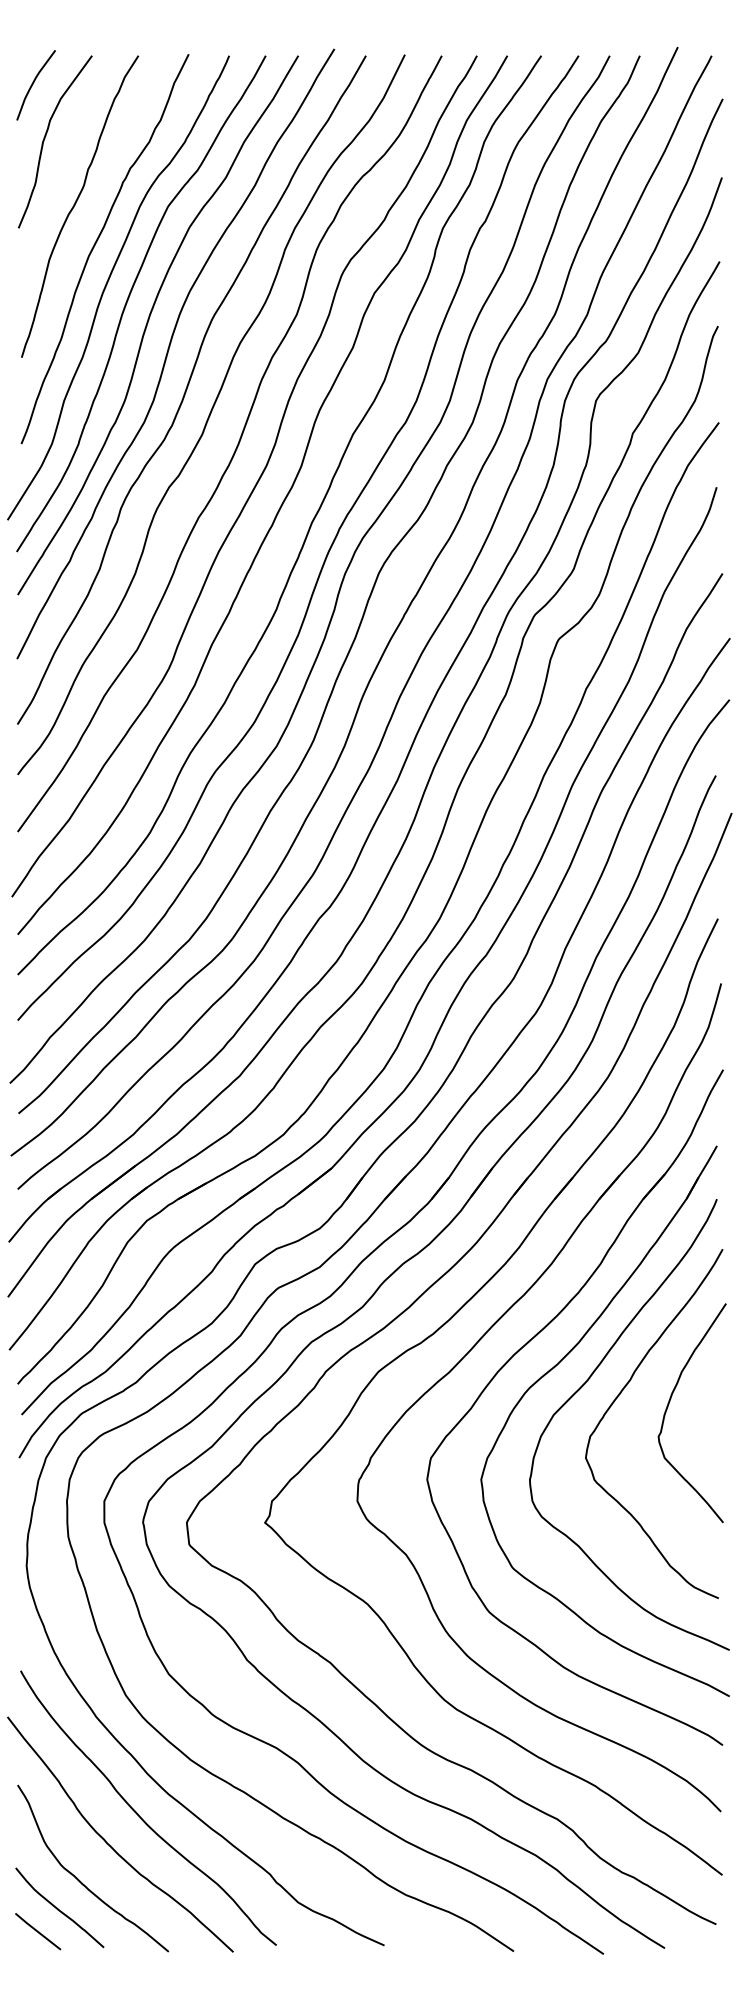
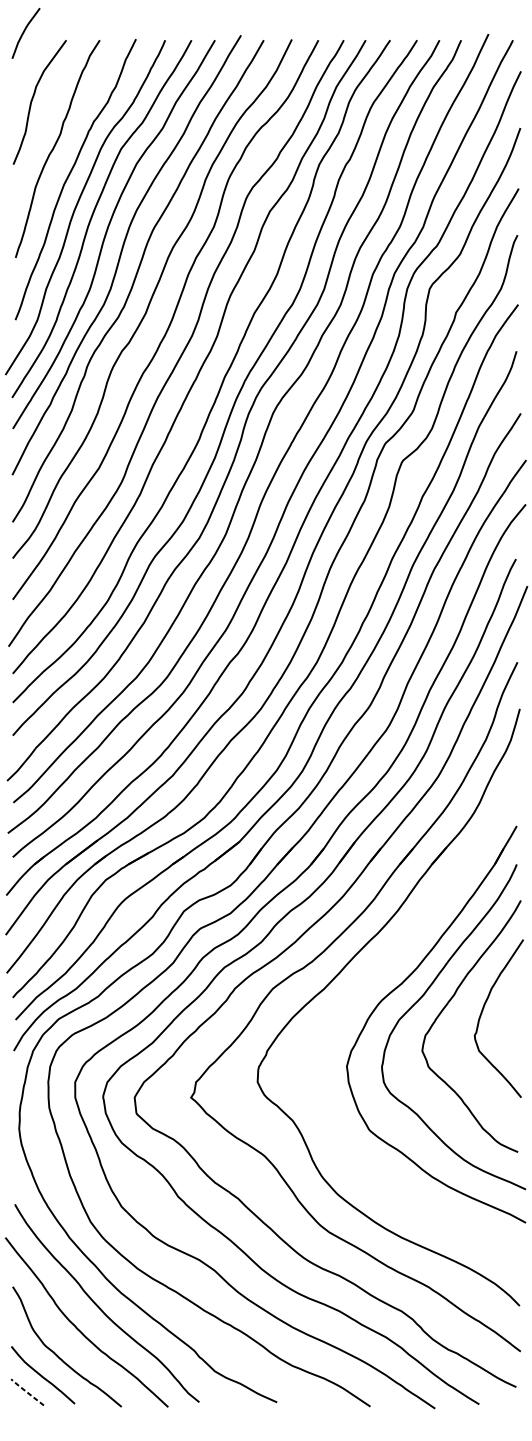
curve: (33, 84) -> (24, 32), moved
part: (526, 1345) -> (379, 969), removed
line: (37, 1931) -> (27, 1392), solid -> dashed

